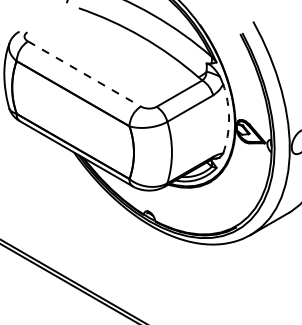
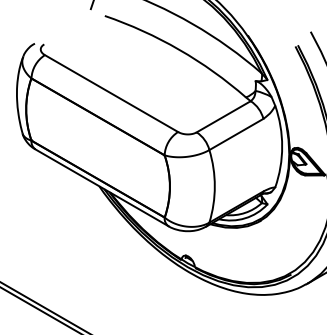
line: (84, 74) -> (111, 94), dashed -> solid
arc: (229, 118) -> (282, 146), dashed -> solid

